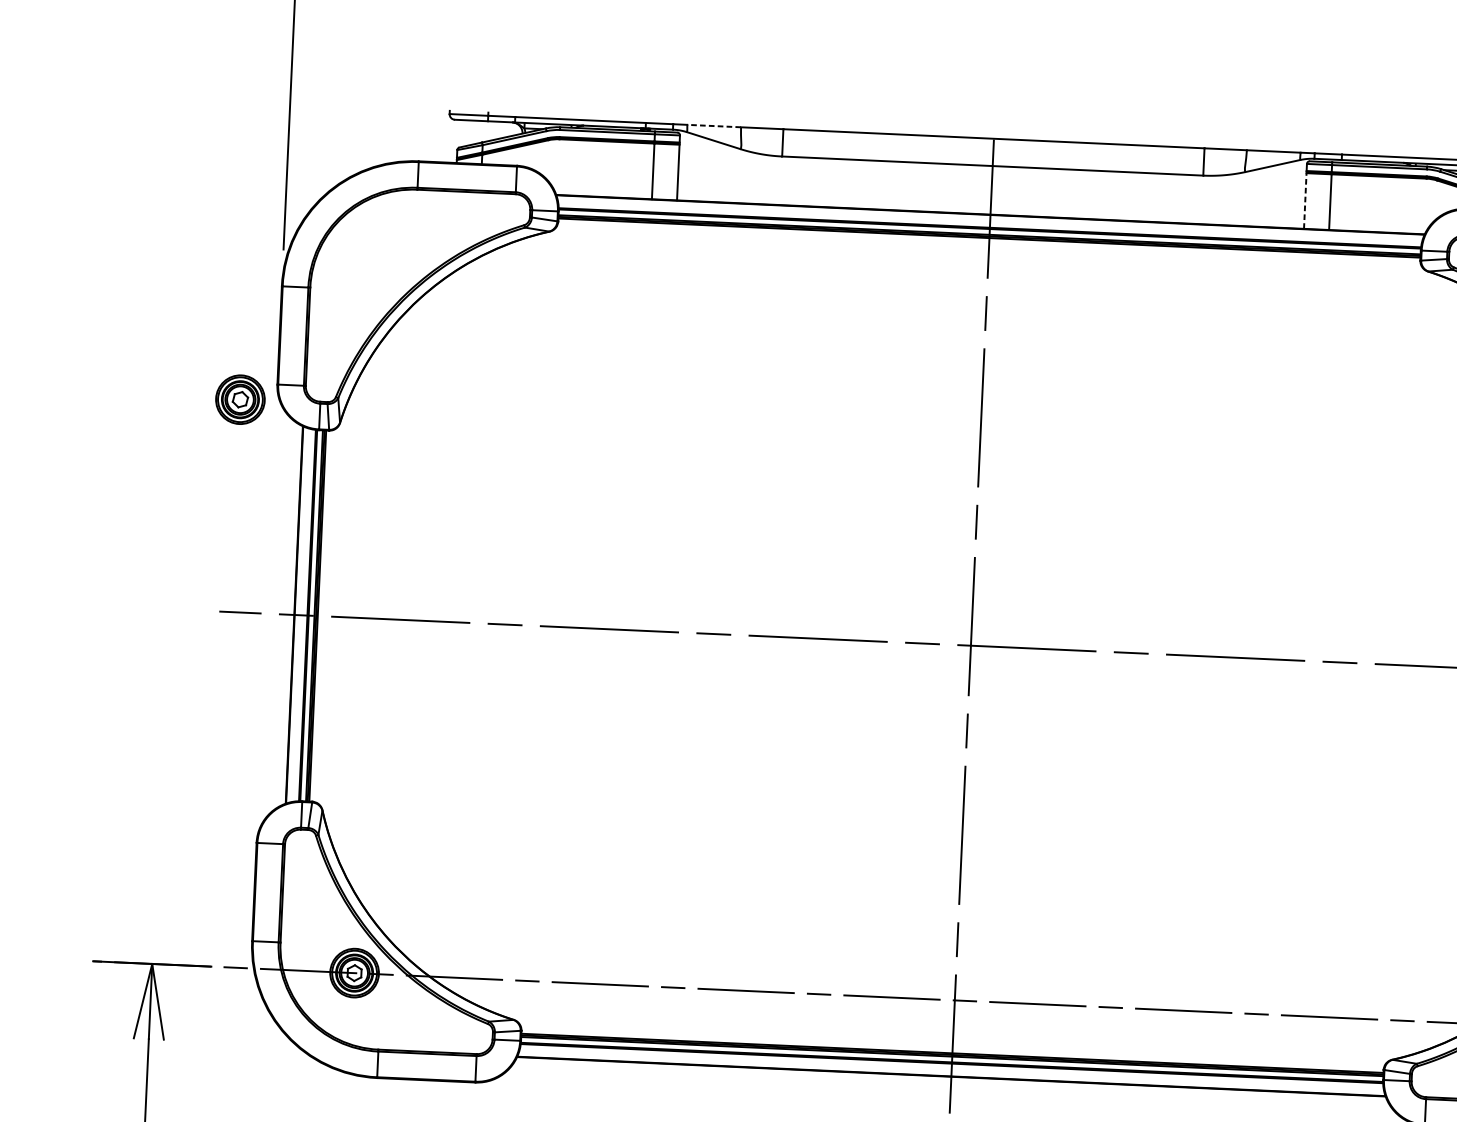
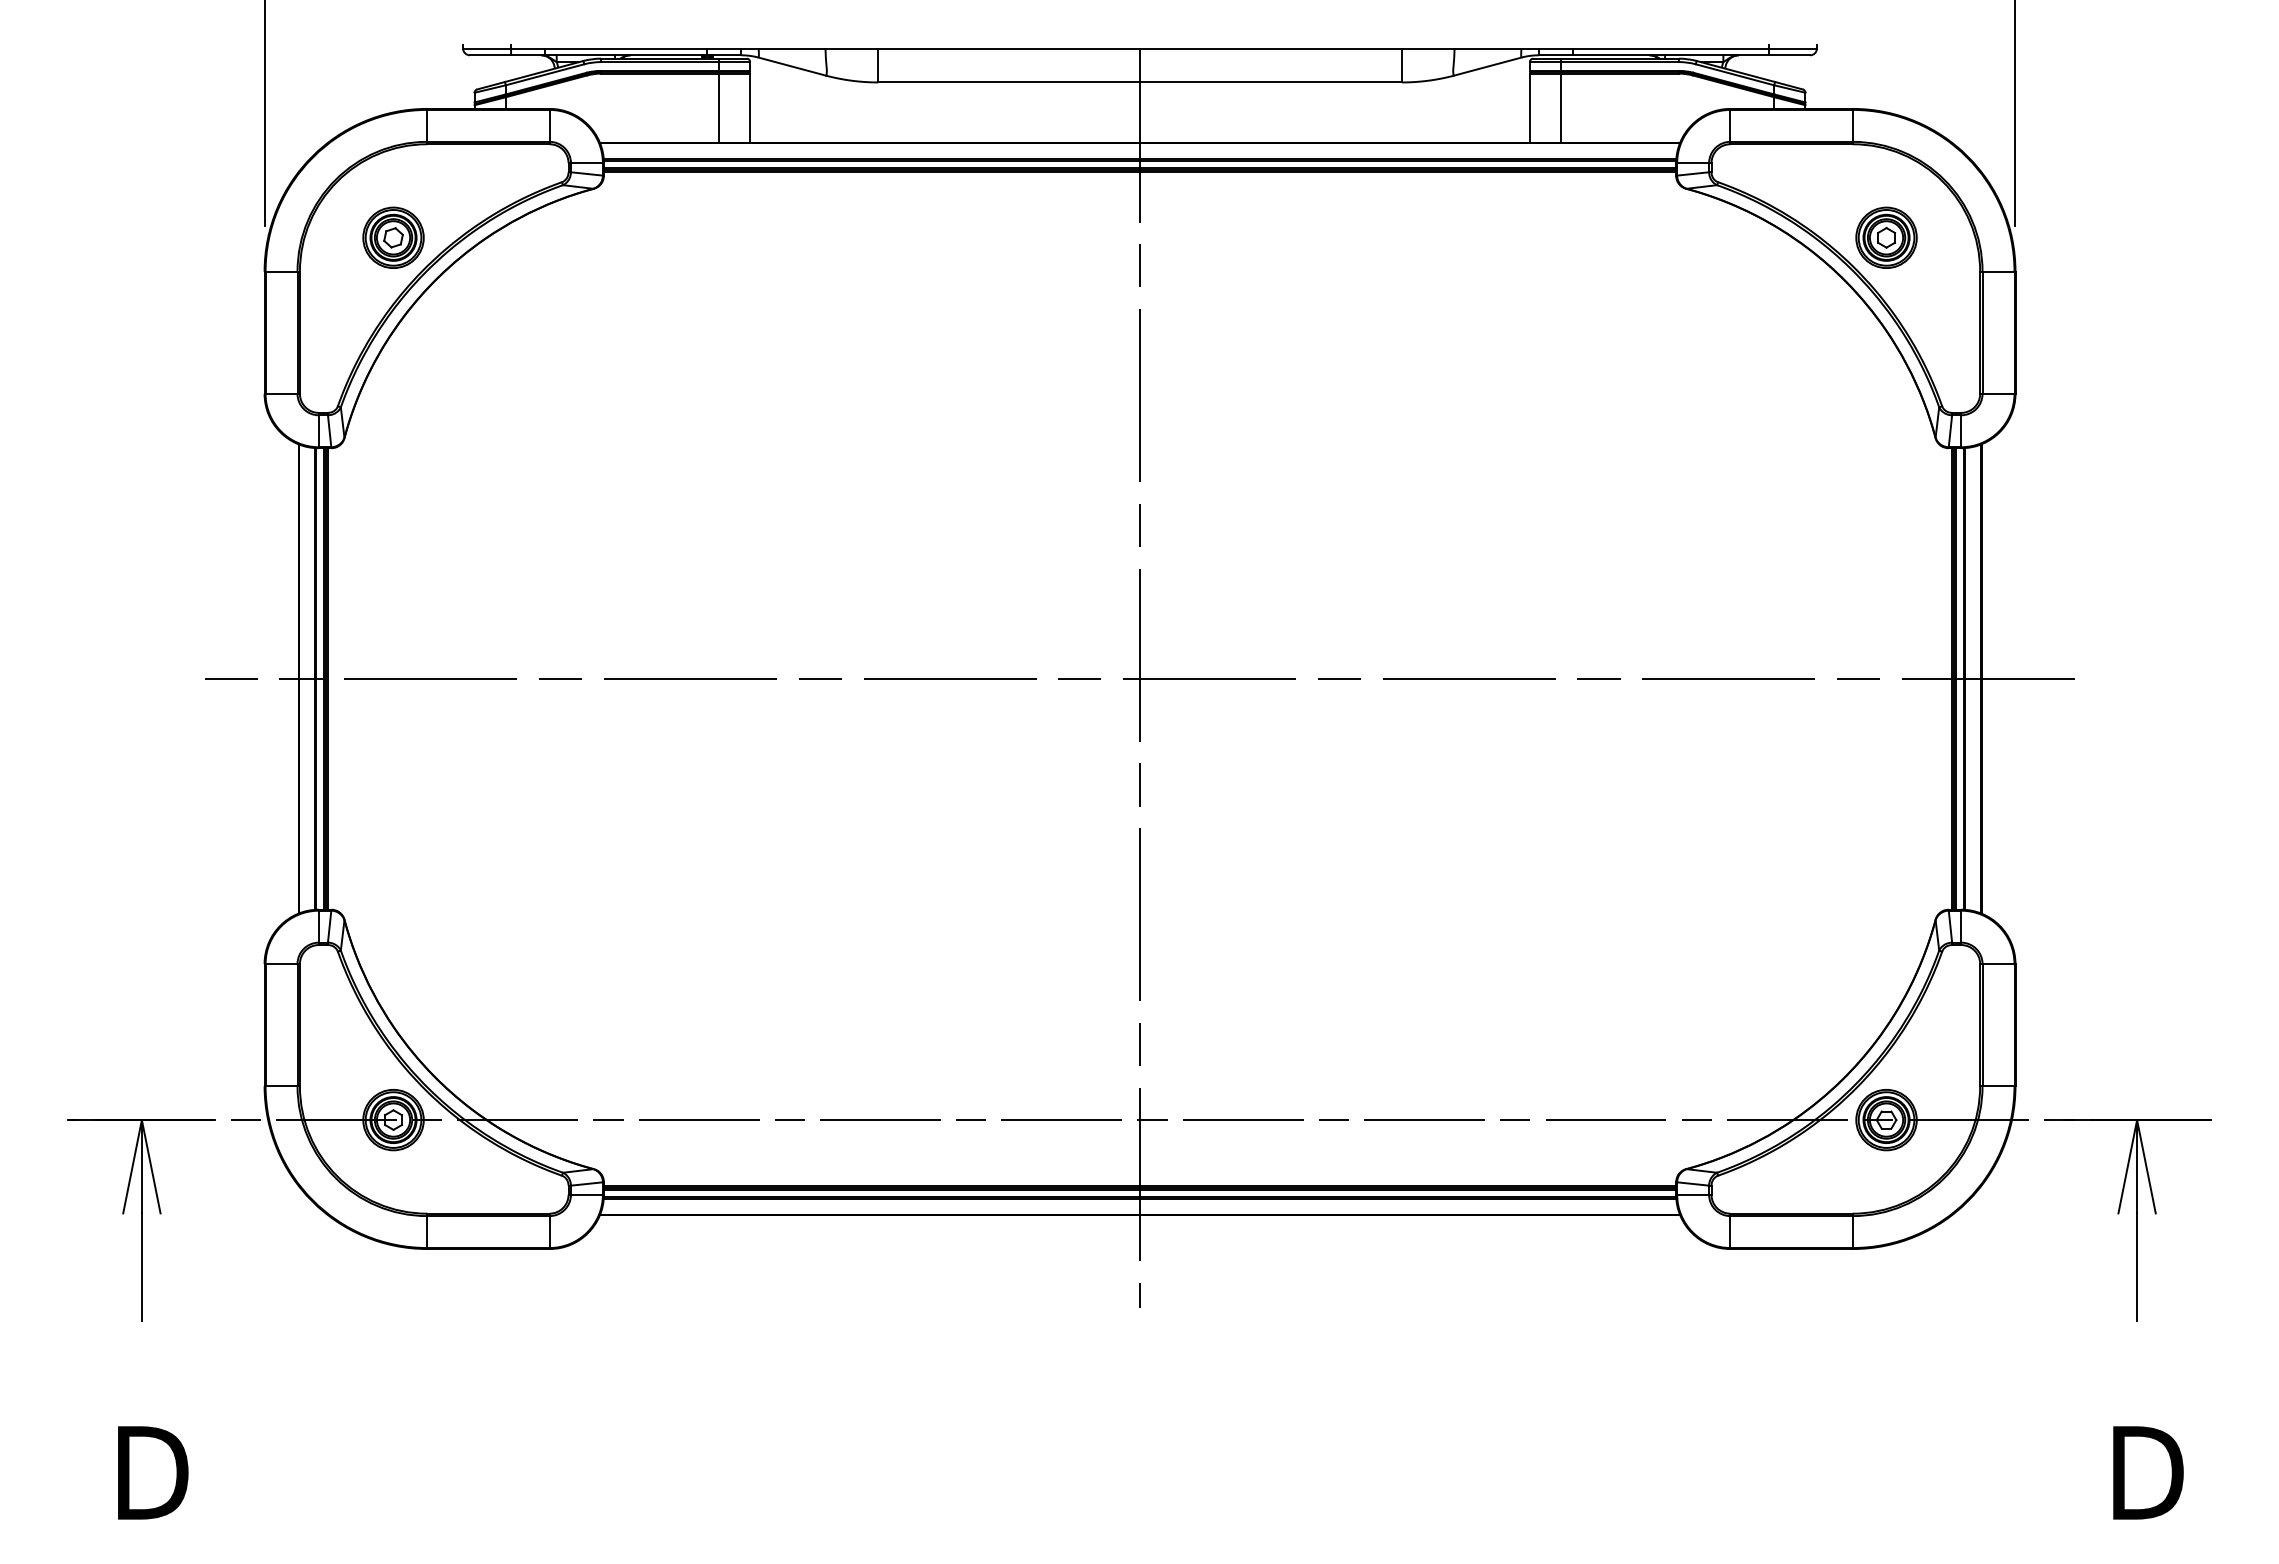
line: (713, 126) -> (791, 48), dashed -> solid
line: (1304, 201) -> (1529, 108), dashed -> solid
part: (240, 399) -> (393, 237), moved

